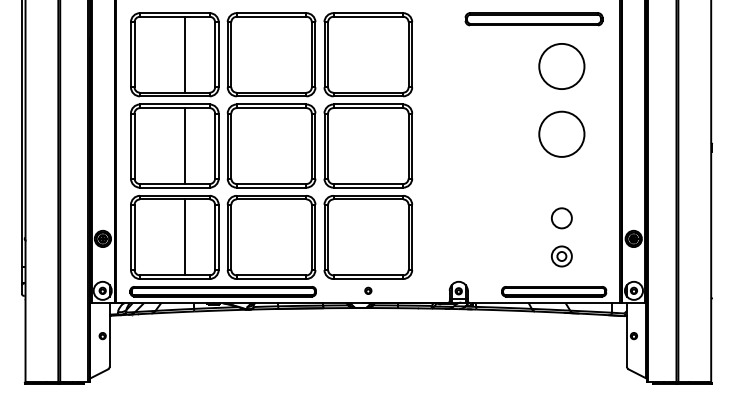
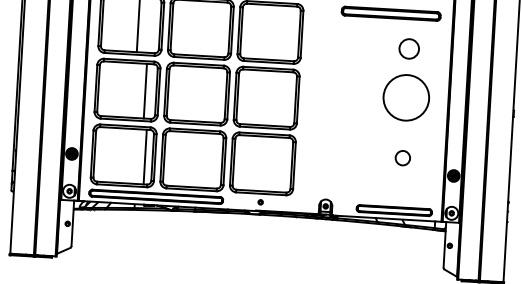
circle: (561, 66) -> (408, 48), size x0.6
circle: (561, 133) -> (406, 97), size x1.4
line: (184, 146) -> (145, 91), moved
line: (184, 237) -> (145, 157), moved
part: (561, 256) -> (401, 185), removed

